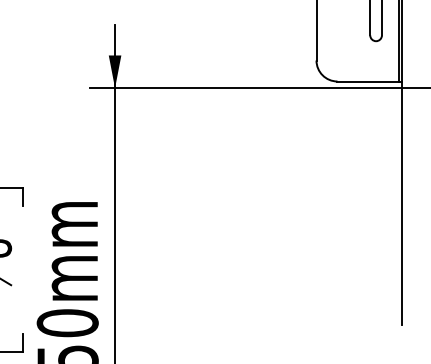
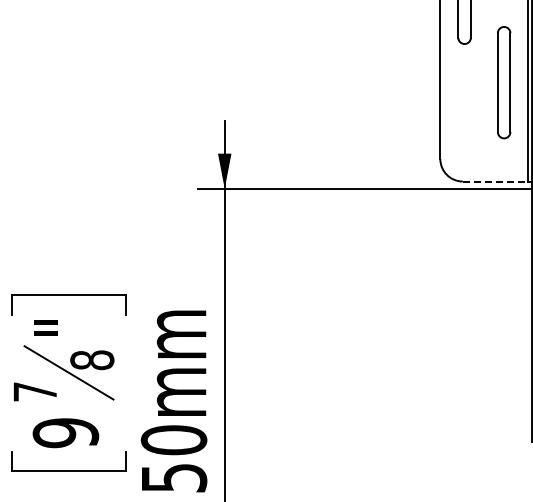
line: (368, 81) -> (495, 181), solid -> dashed

